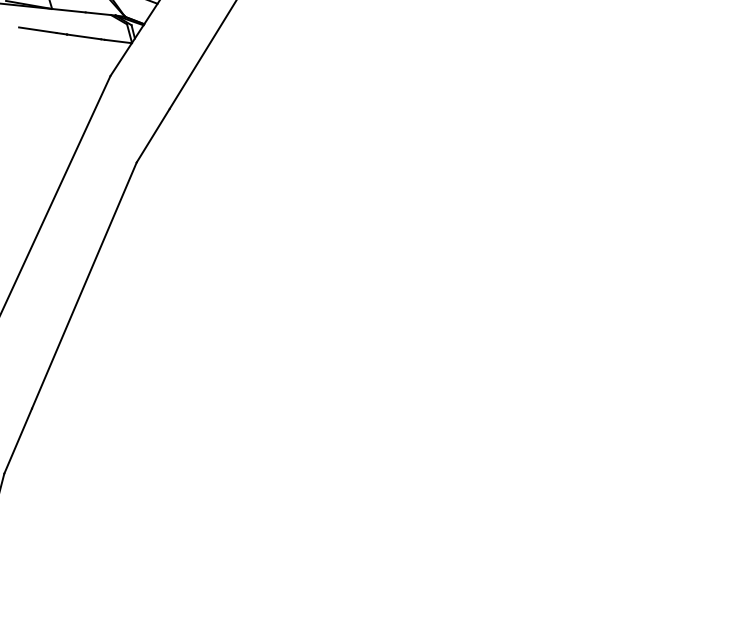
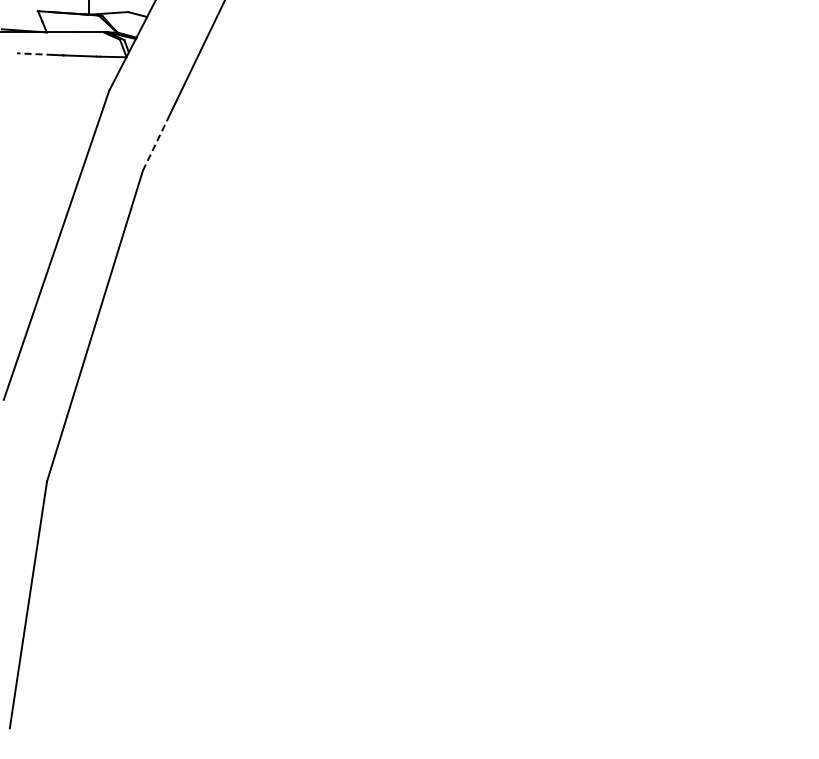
line: (37, 30) -> (34, 54), solid -> dashed
line: (153, 135) -> (156, 143), solid -> dashed

